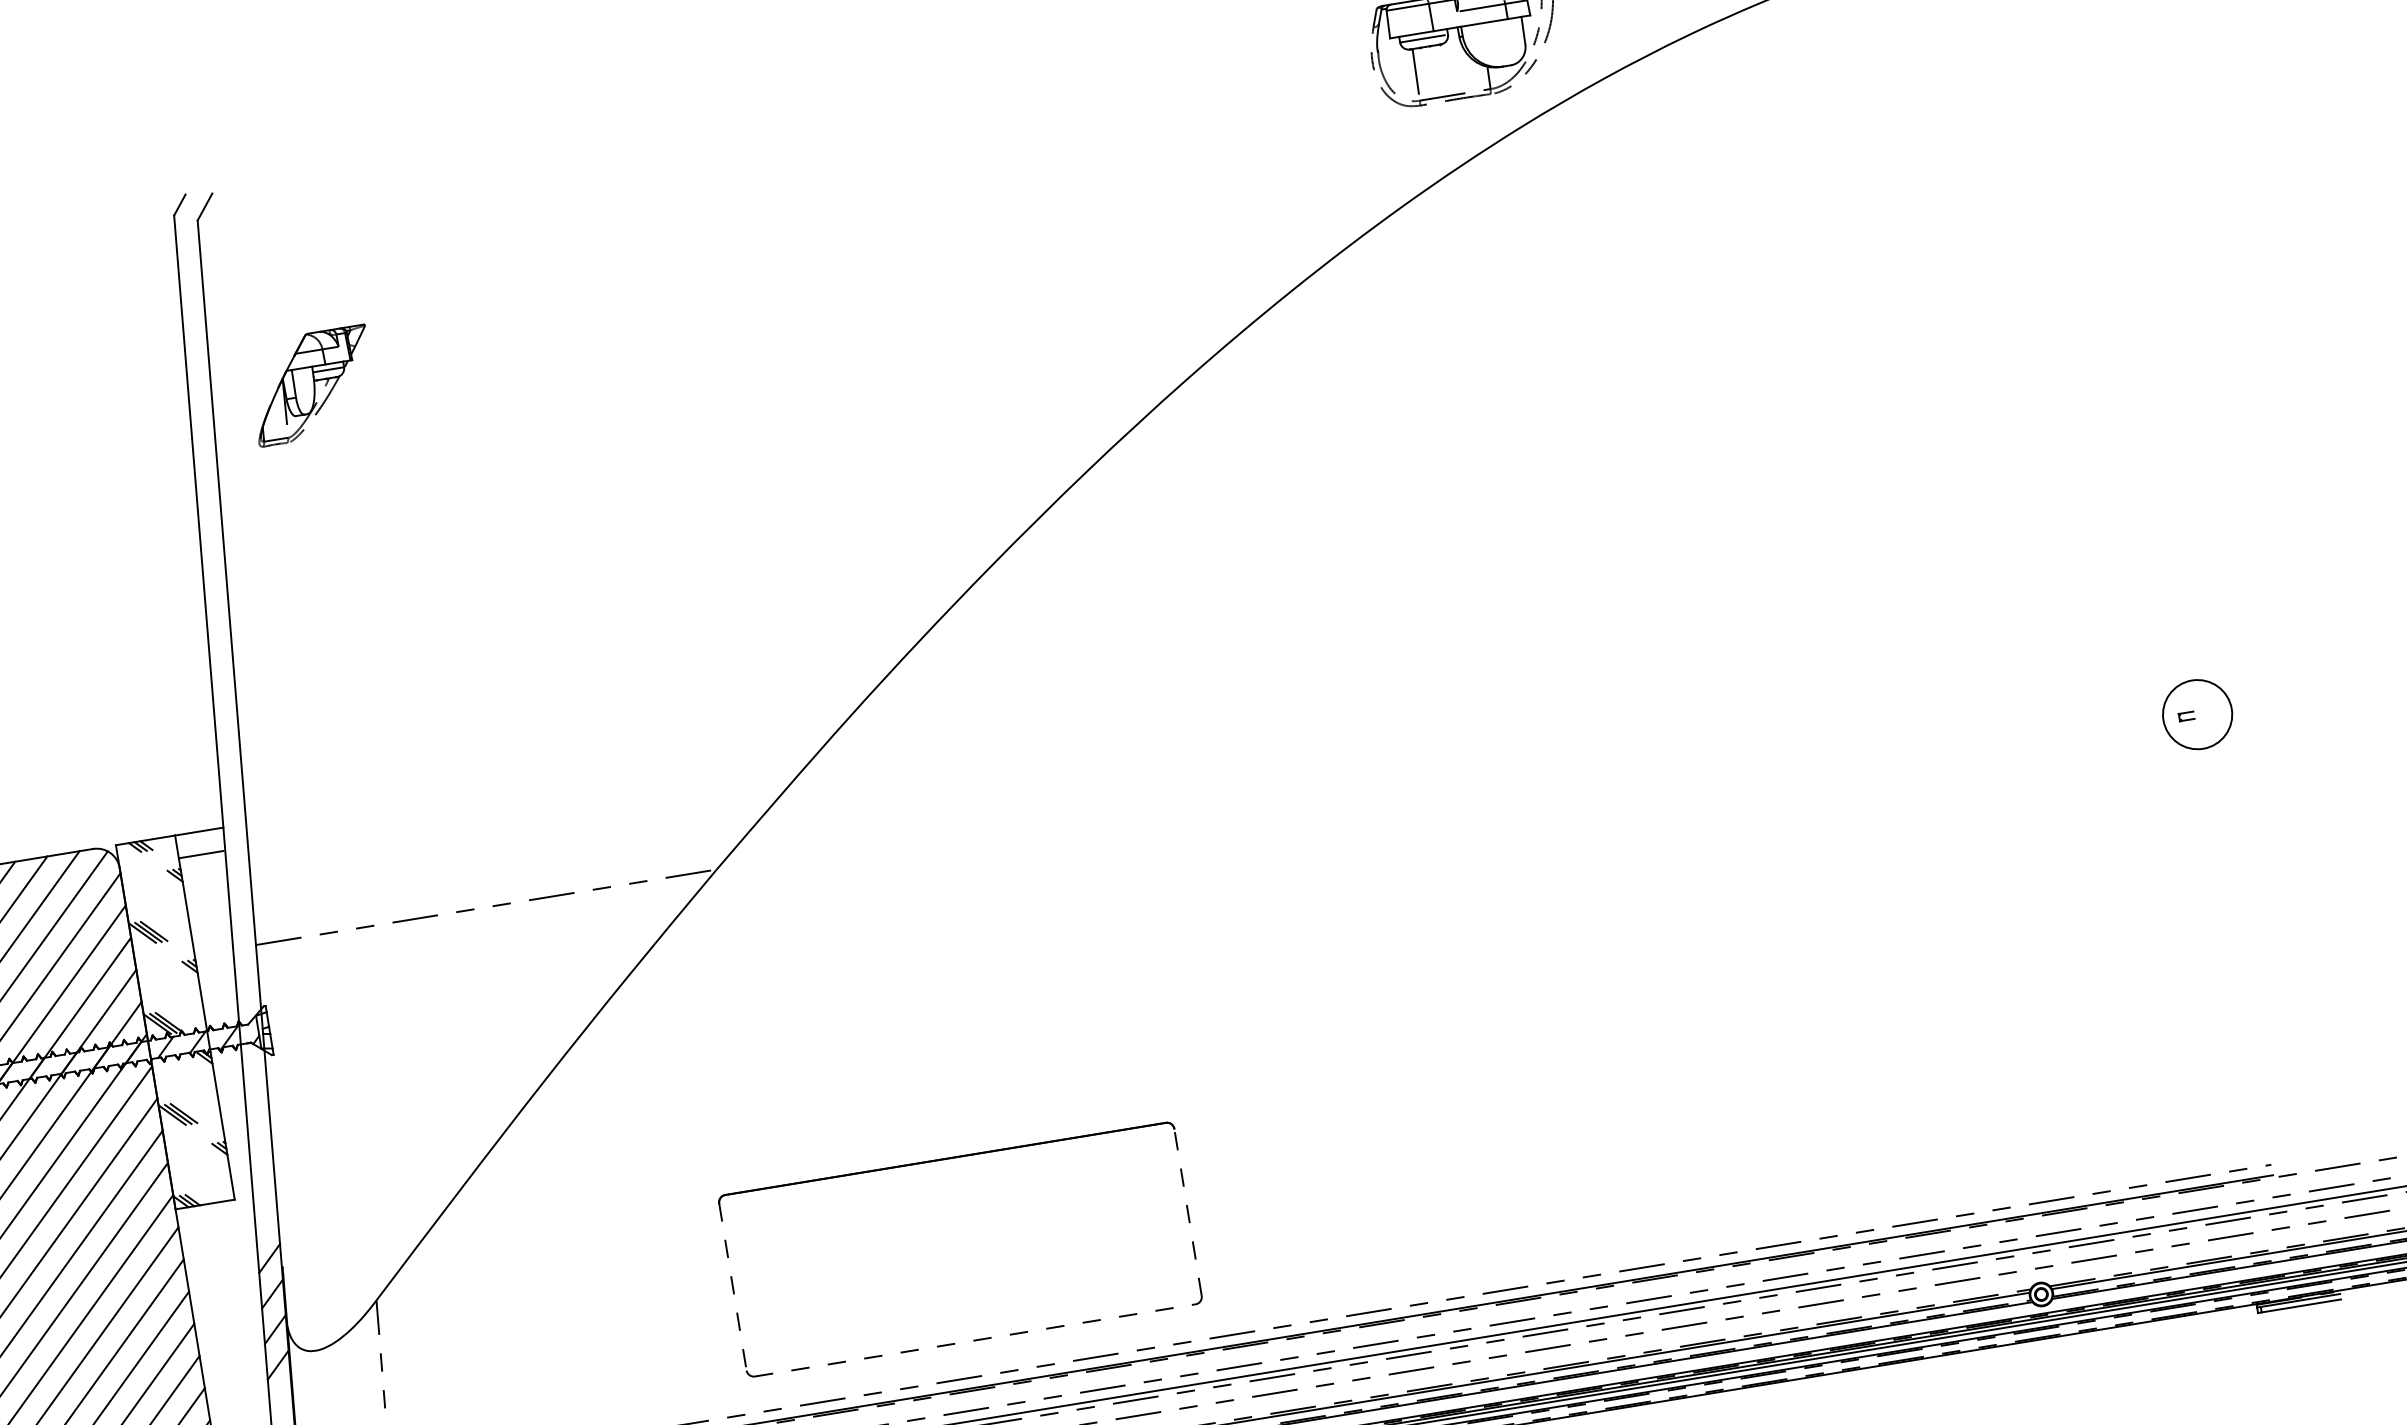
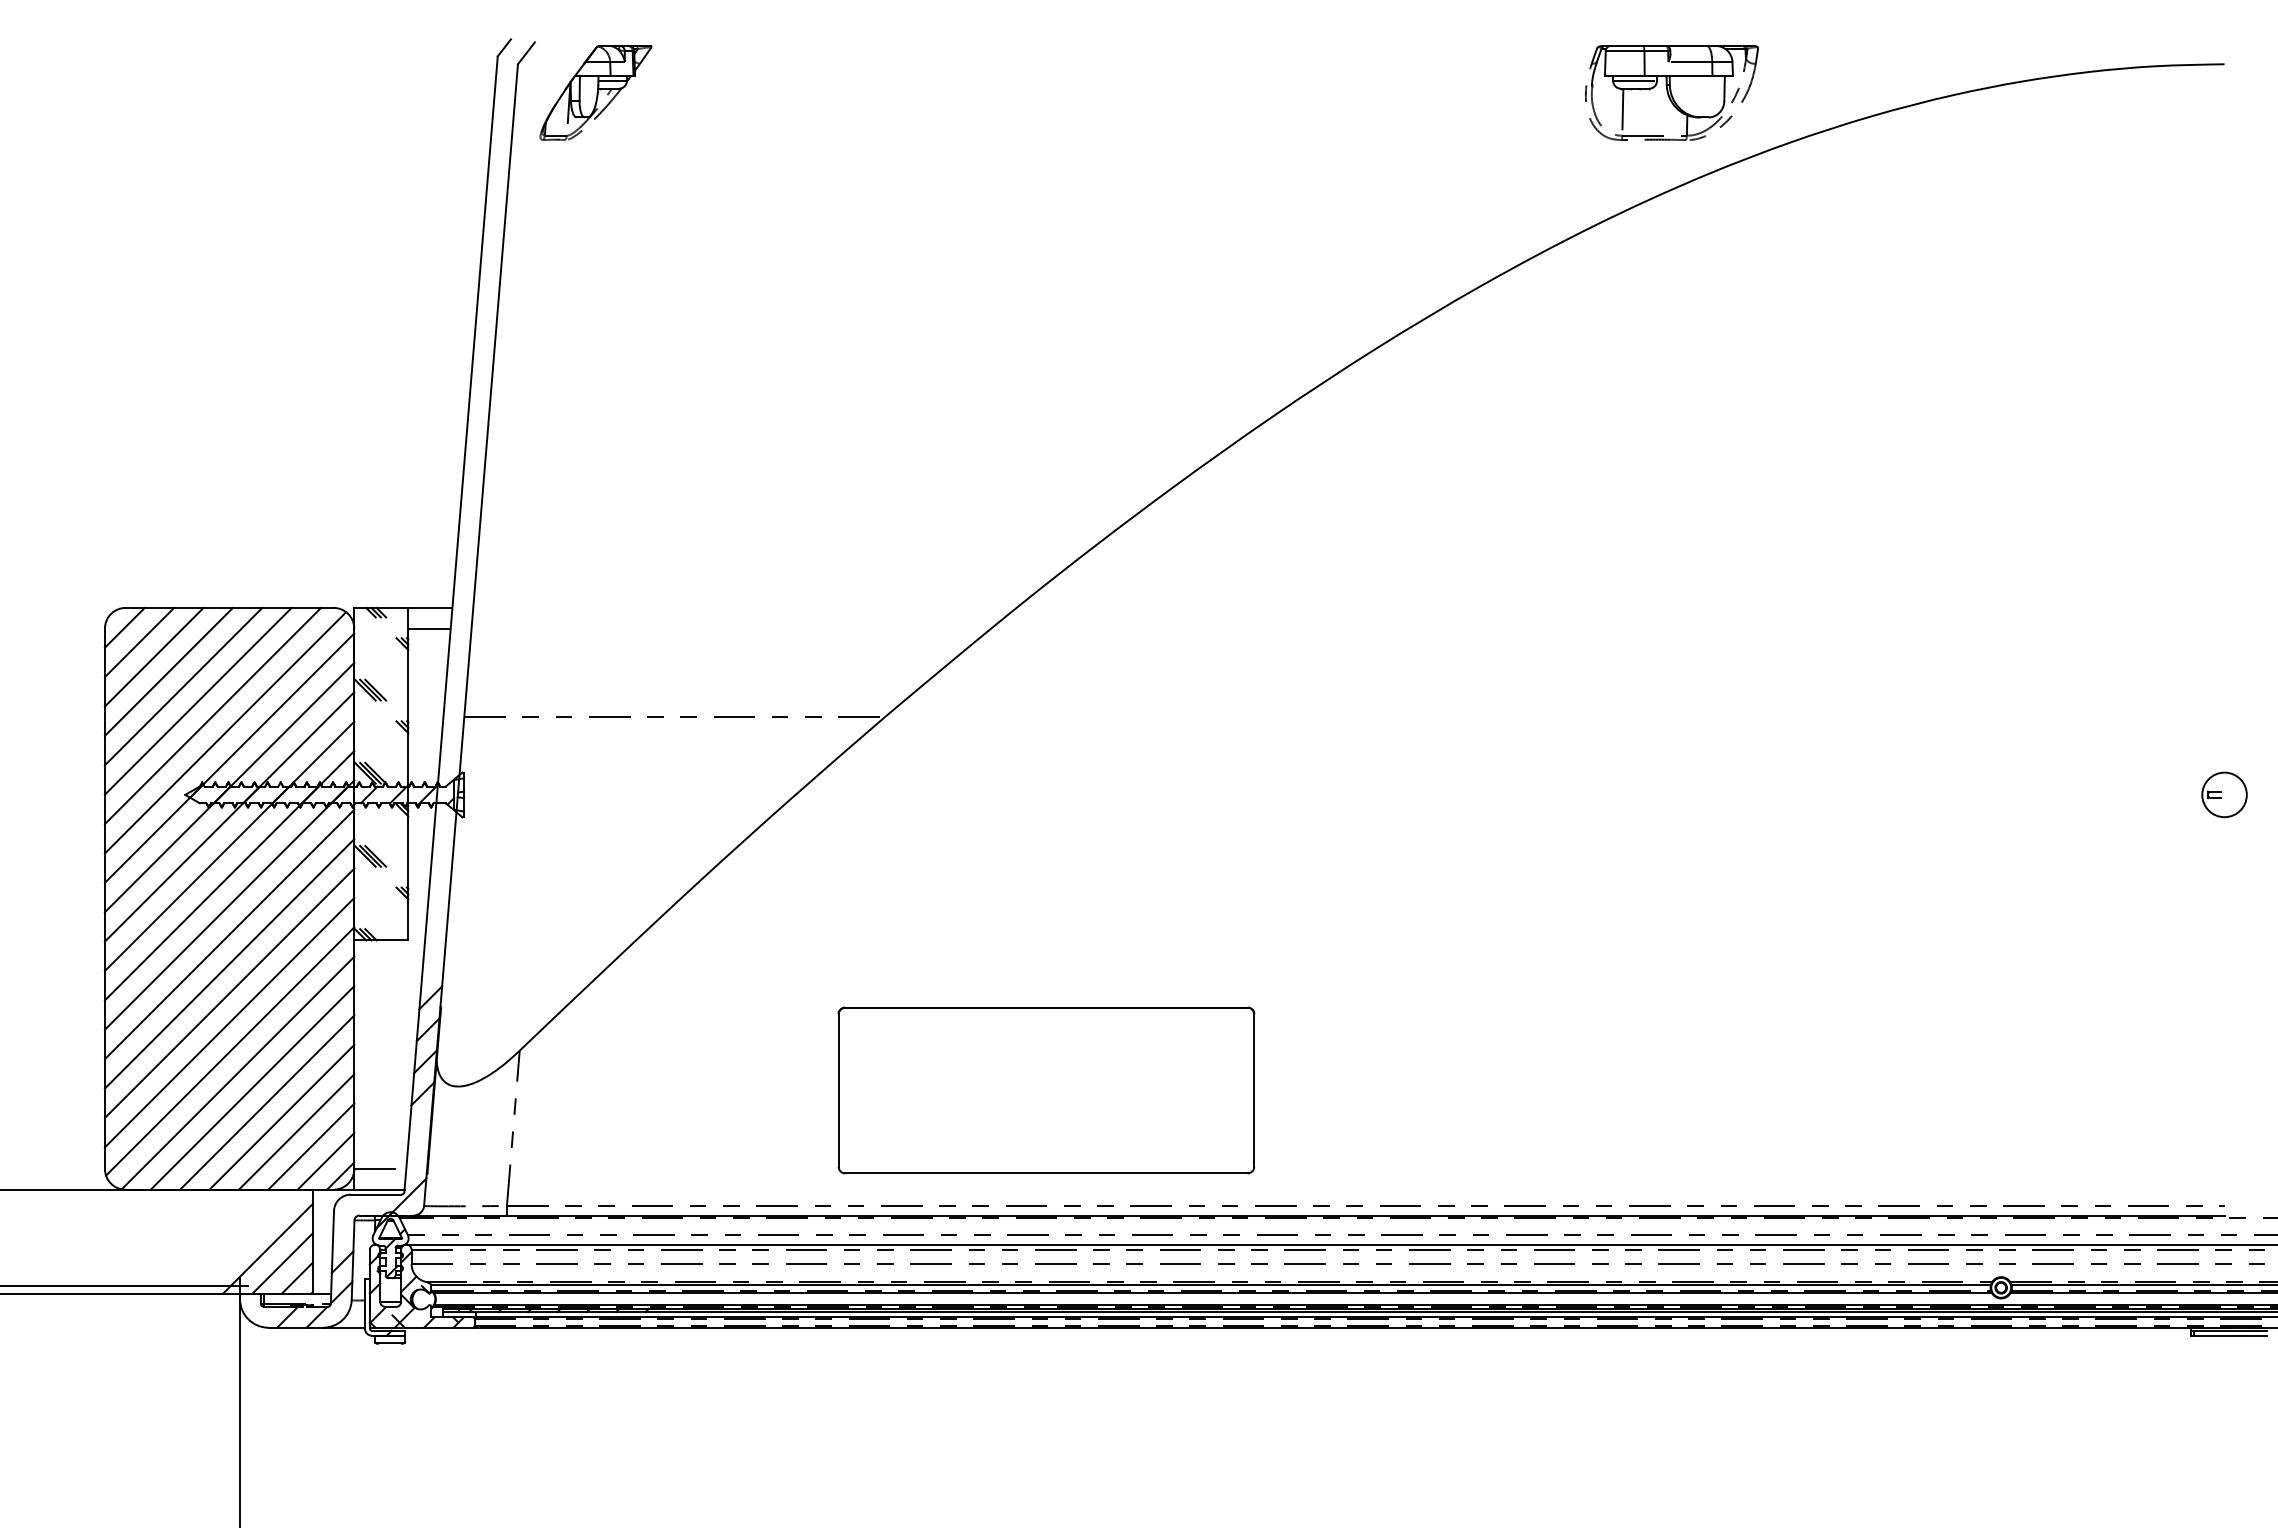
part: (311, 385) -> (595, 92), moved
circle: (2197, 714) -> (2224, 794), size x0.71
line: (1188, 1212) -> (1254, 1090), dashed -> solid
line: (732, 1288) -> (838, 1091), dashed -> solid
line: (975, 1340) -> (1046, 1173), dashed -> solid

